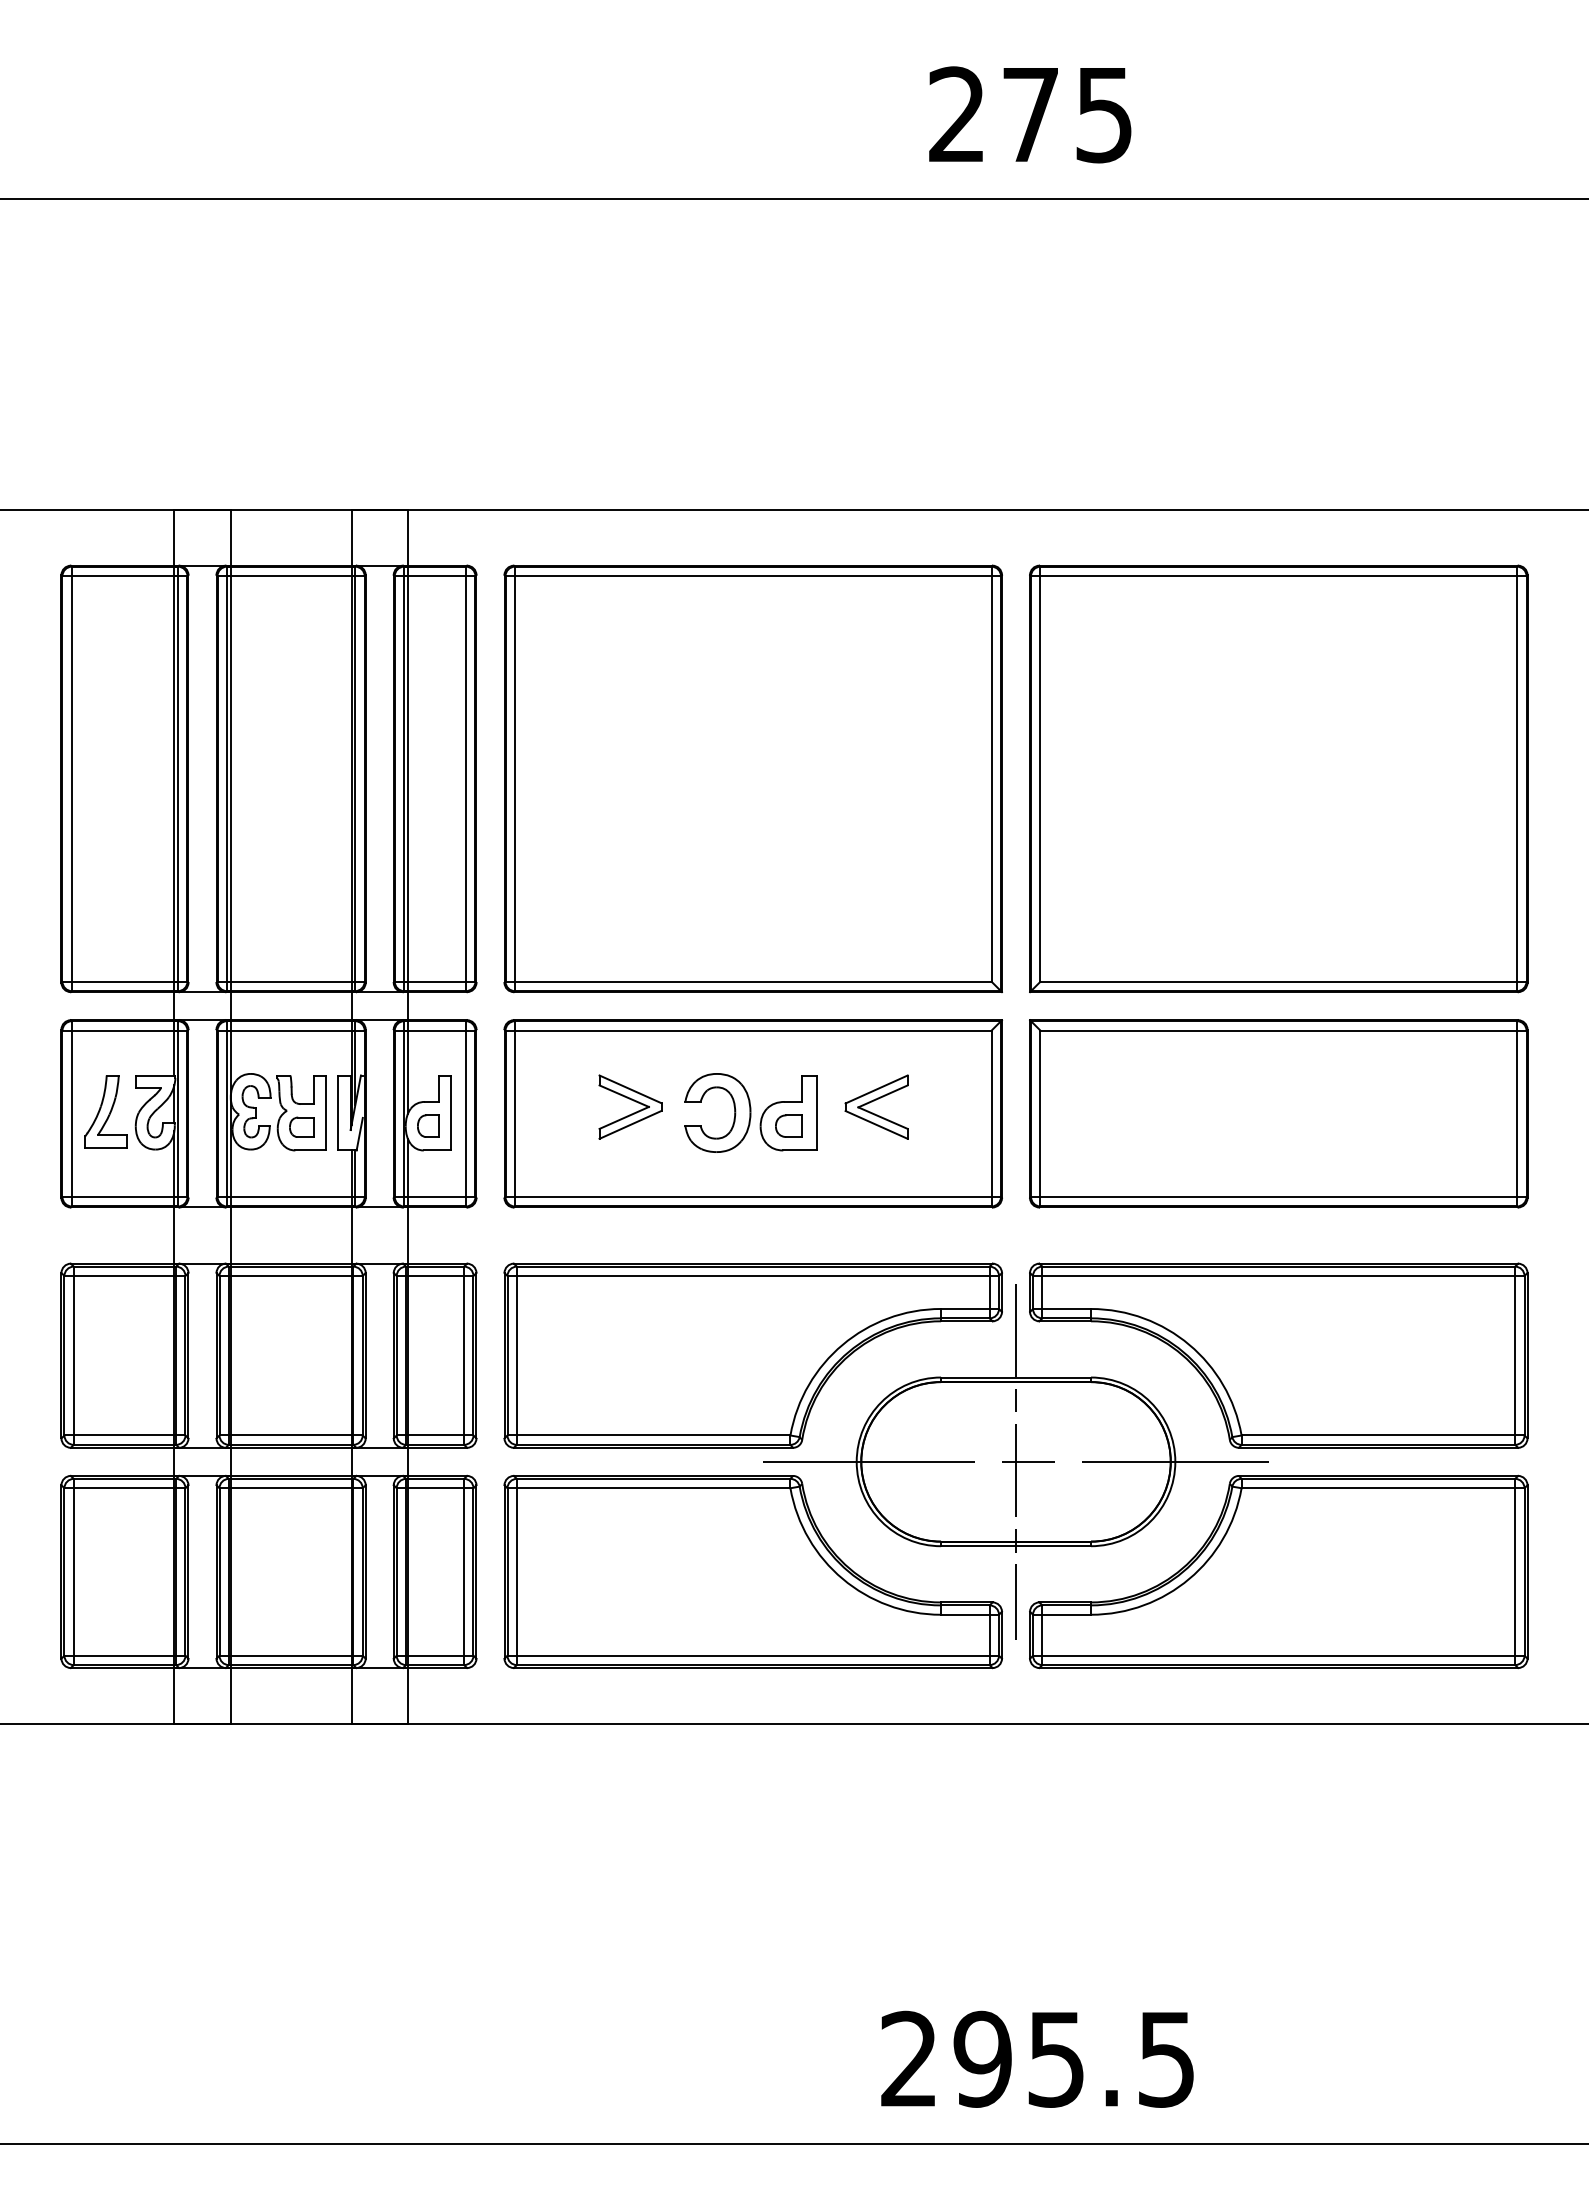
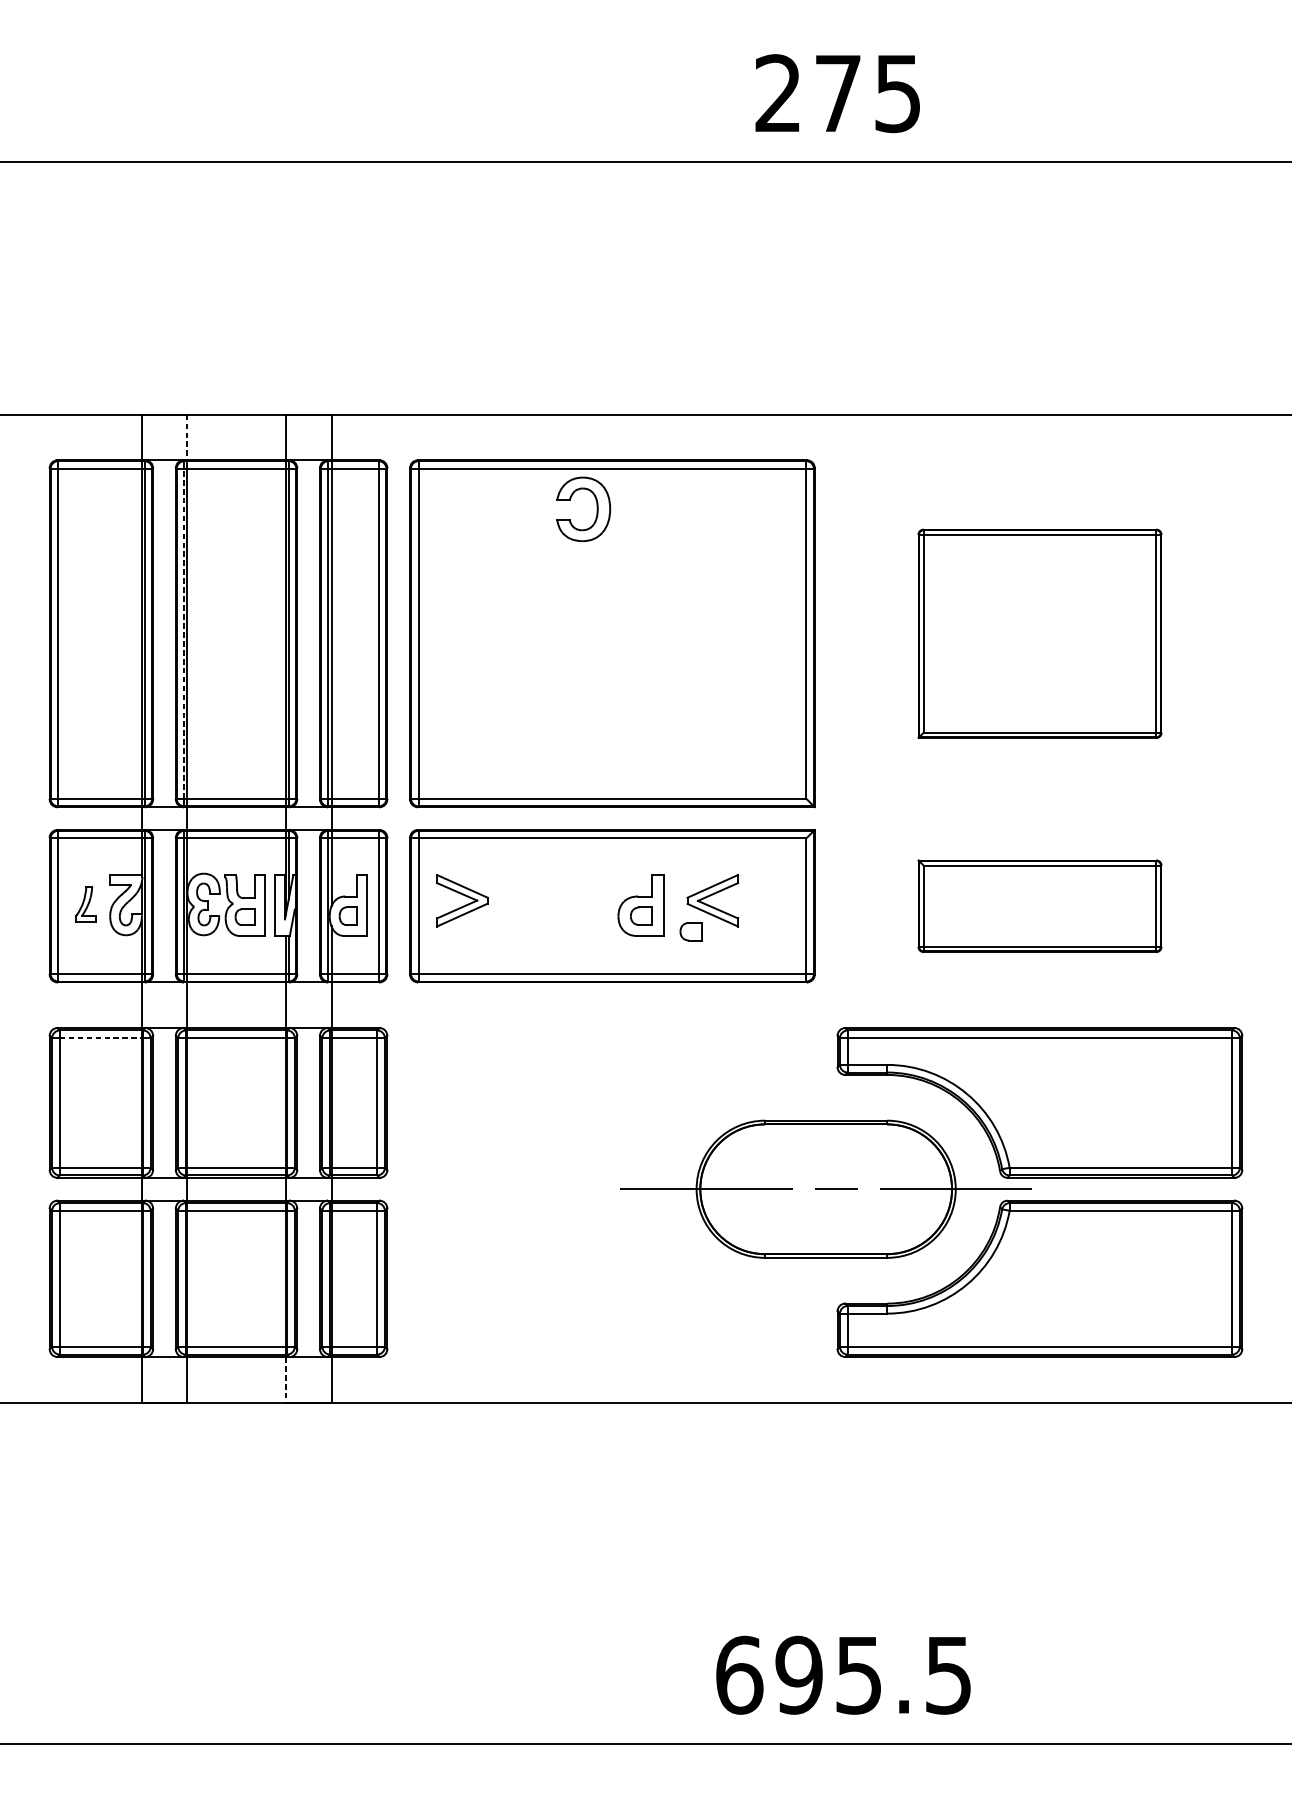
line: (230, 538) -> (187, 438), solid -> dashed
line: (226, 778) -> (183, 633), solid -> dashed
part: (1278, 778) -> (1039, 633), size x0.6
part: (630, 1106) -> (462, 900), moved
part: (105, 1111) -> (85, 904), size x0.6
part: (734, 1112) -> (597, 508), moved
part: (1278, 1113) -> (1039, 905), size x0.6
part: (849, 1144) -> (690, 931), added
line: (125, 1276) -> (101, 1038), solid -> dashed
part: (752, 1355) -> (611, 1102), removed
line: (1016, 1461) -> (826, 1188), removed
part: (752, 1571) -> (611, 1278), removed
line: (351, 1696) -> (285, 1380), solid -> dashed
text: (910, 2058) -> (740, 1674), 295.5 -> 695.5

